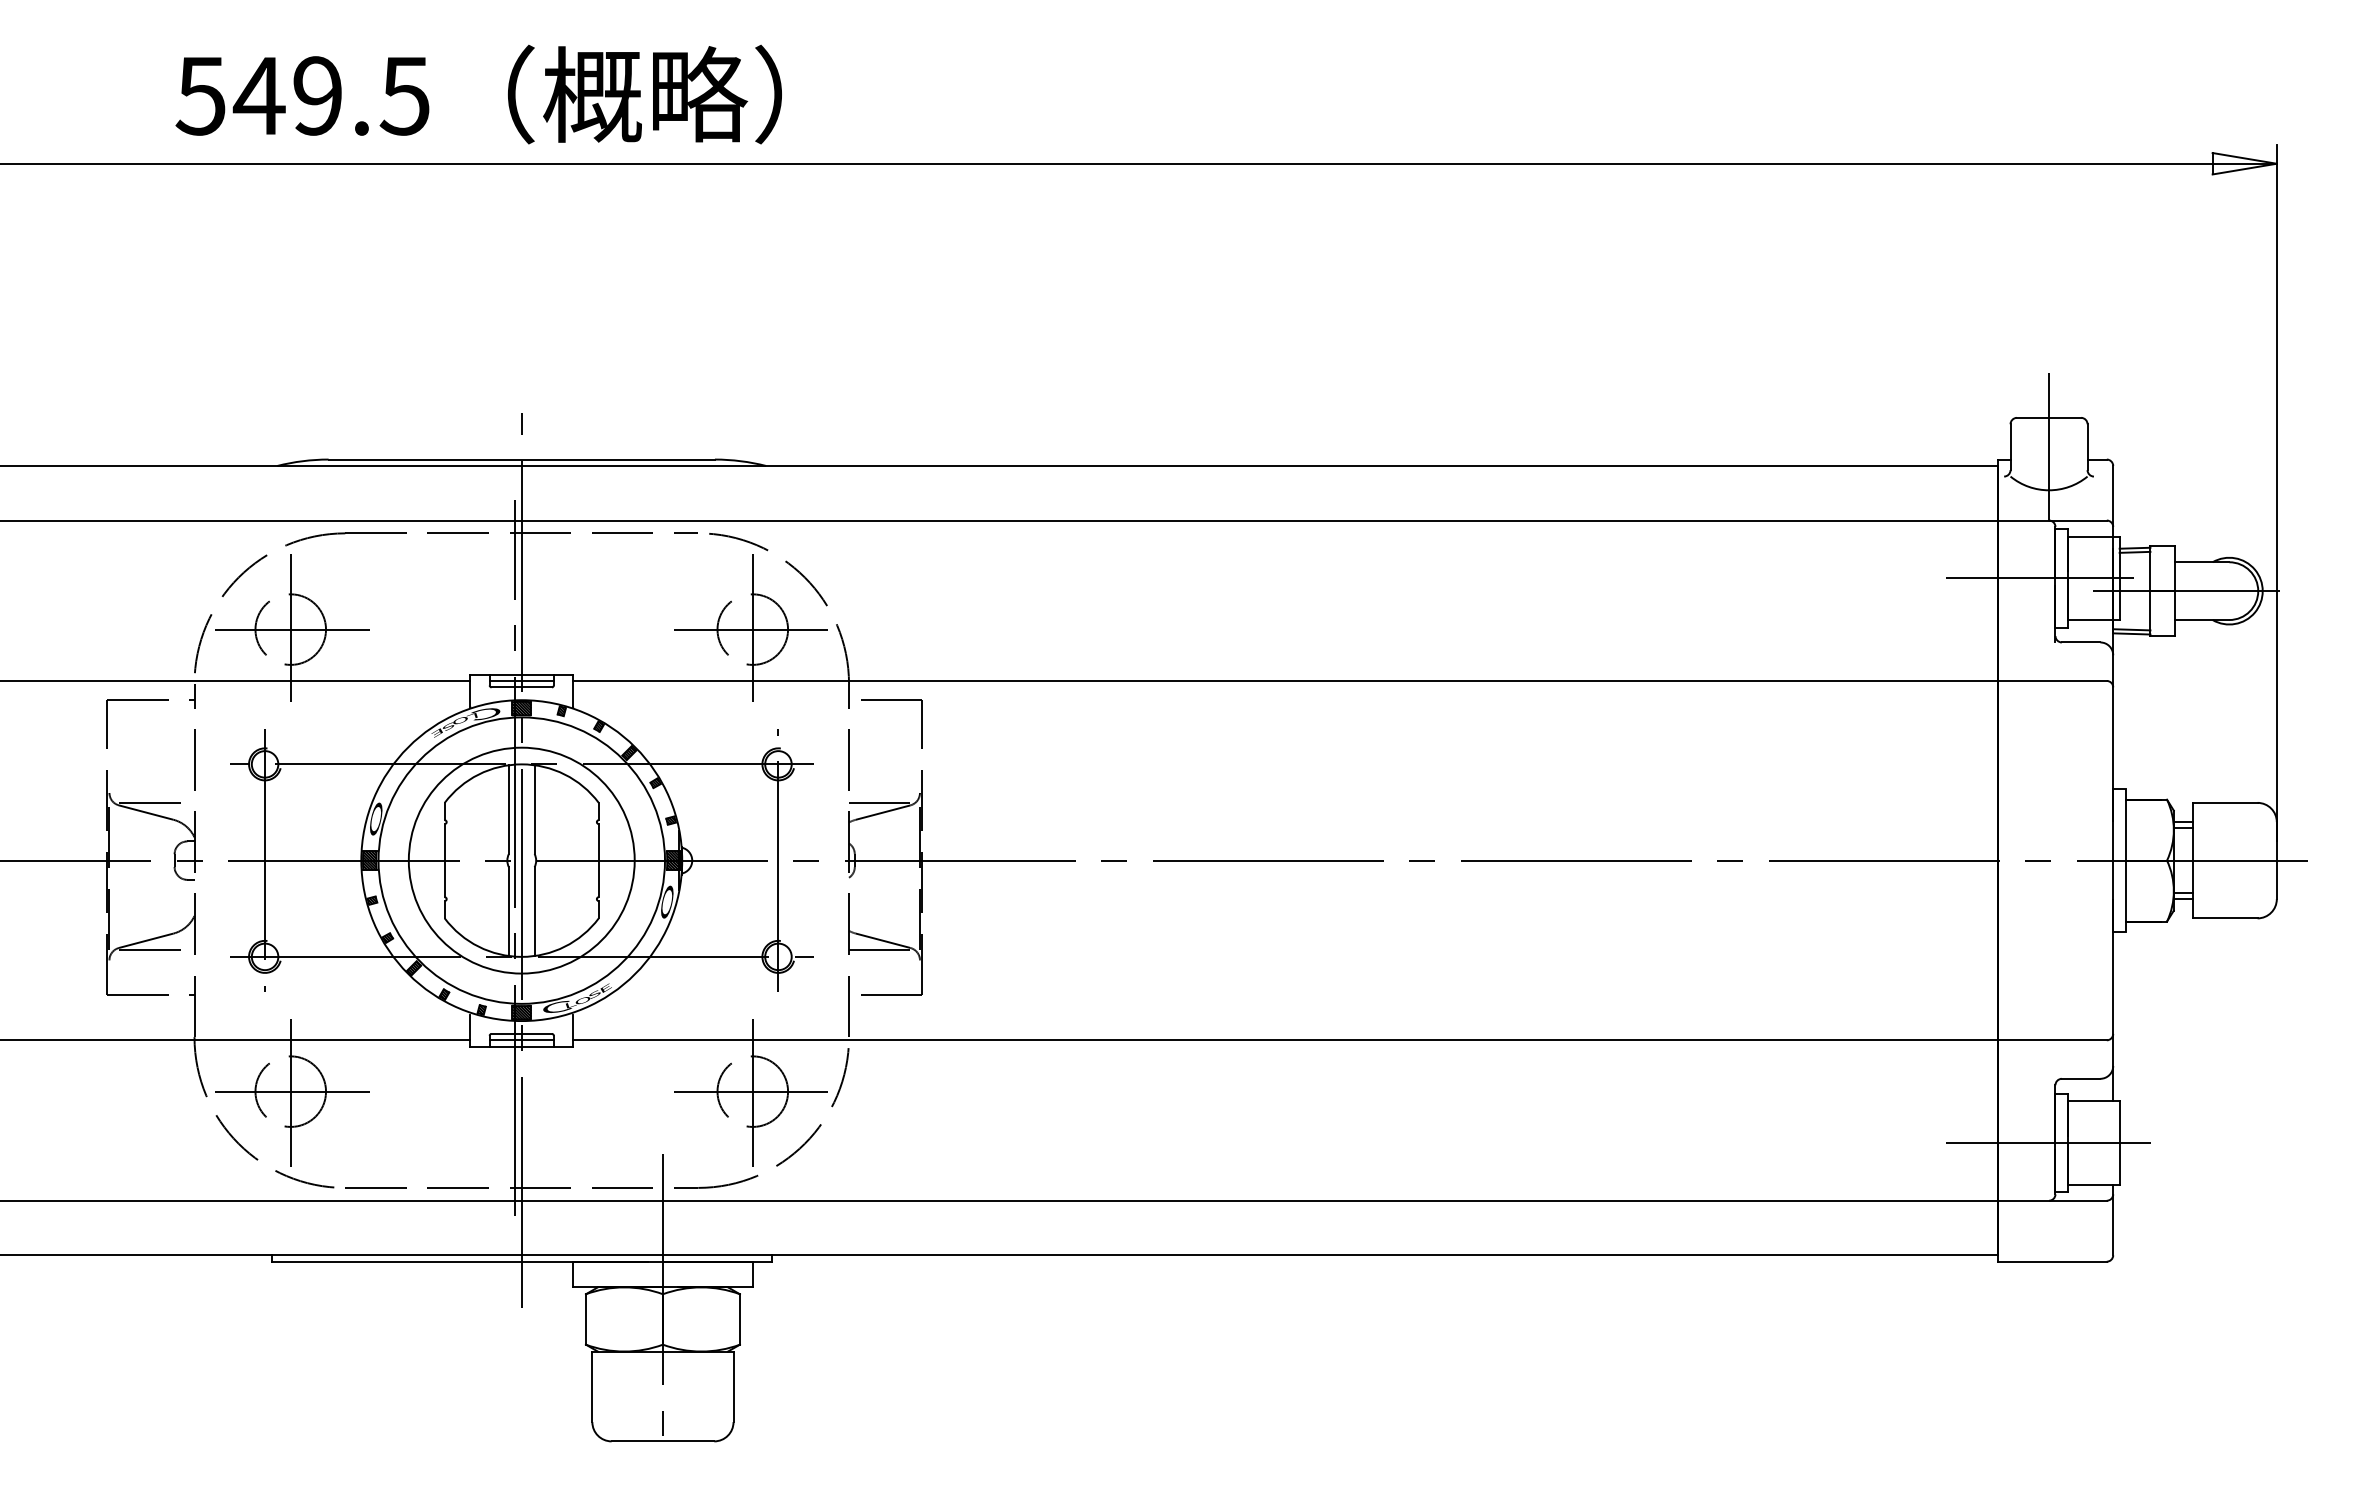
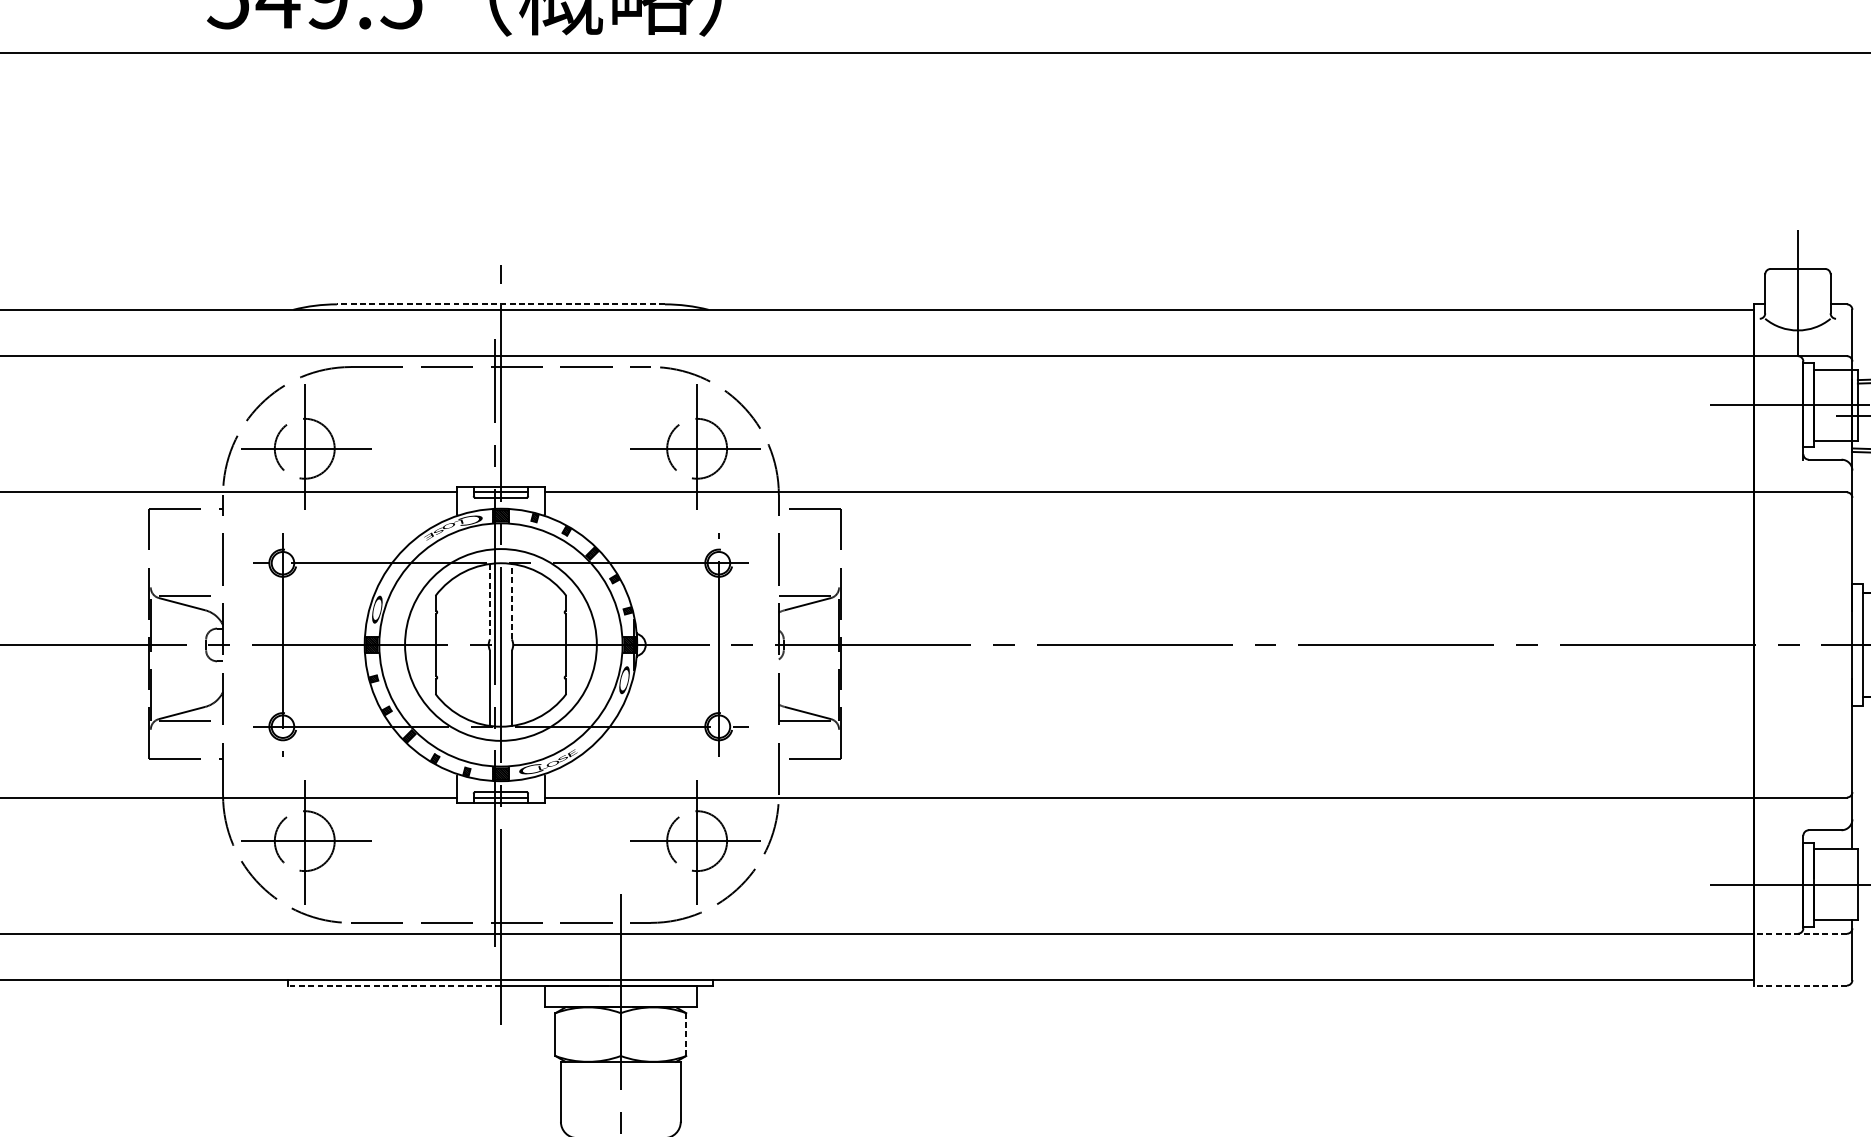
line: (521, 459) -> (500, 304), solid -> dashed
line: (534, 809) -> (511, 601), solid -> dashed
line: (508, 810) -> (489, 602), solid -> dashed
line: (2052, 1200) -> (1800, 933), solid -> dashed
line: (396, 1261) -> (394, 985), solid -> dashed
line: (2052, 1261) -> (1800, 985), solid -> dashed
line: (739, 1318) -> (685, 1033), solid -> dashed

